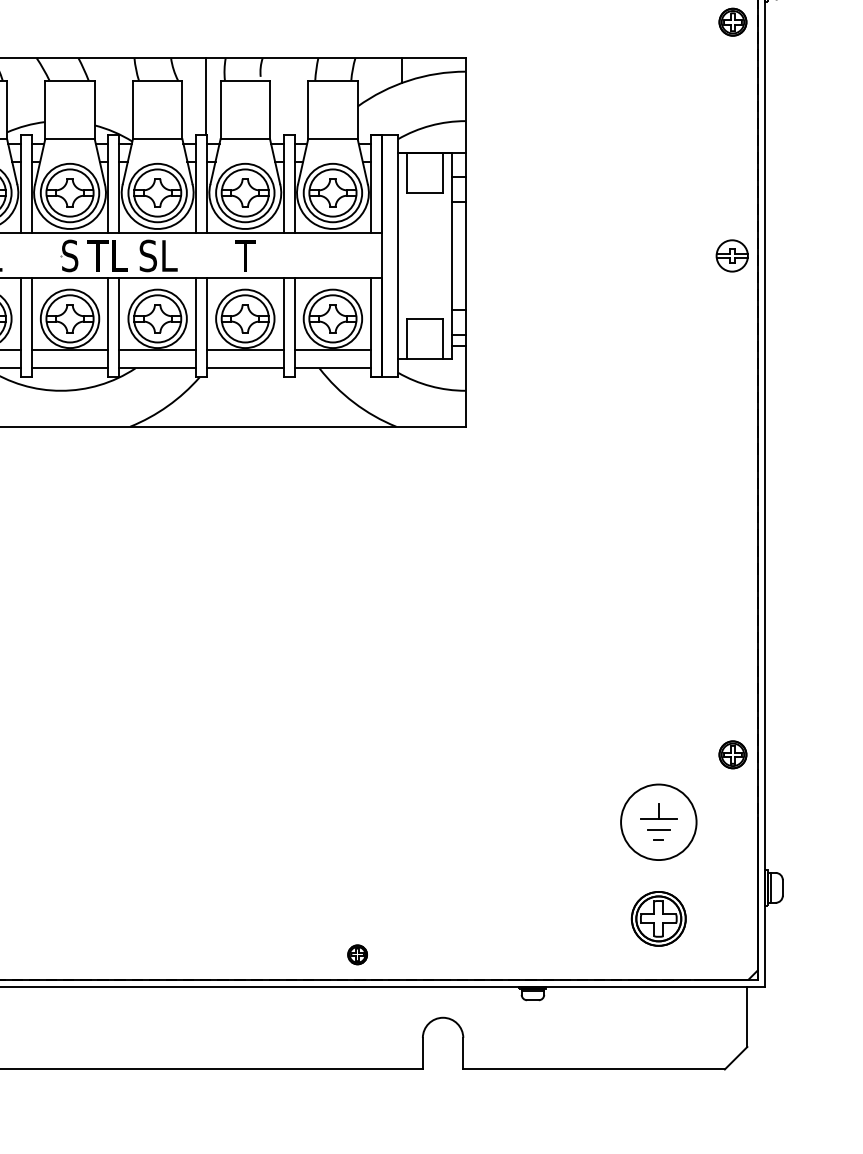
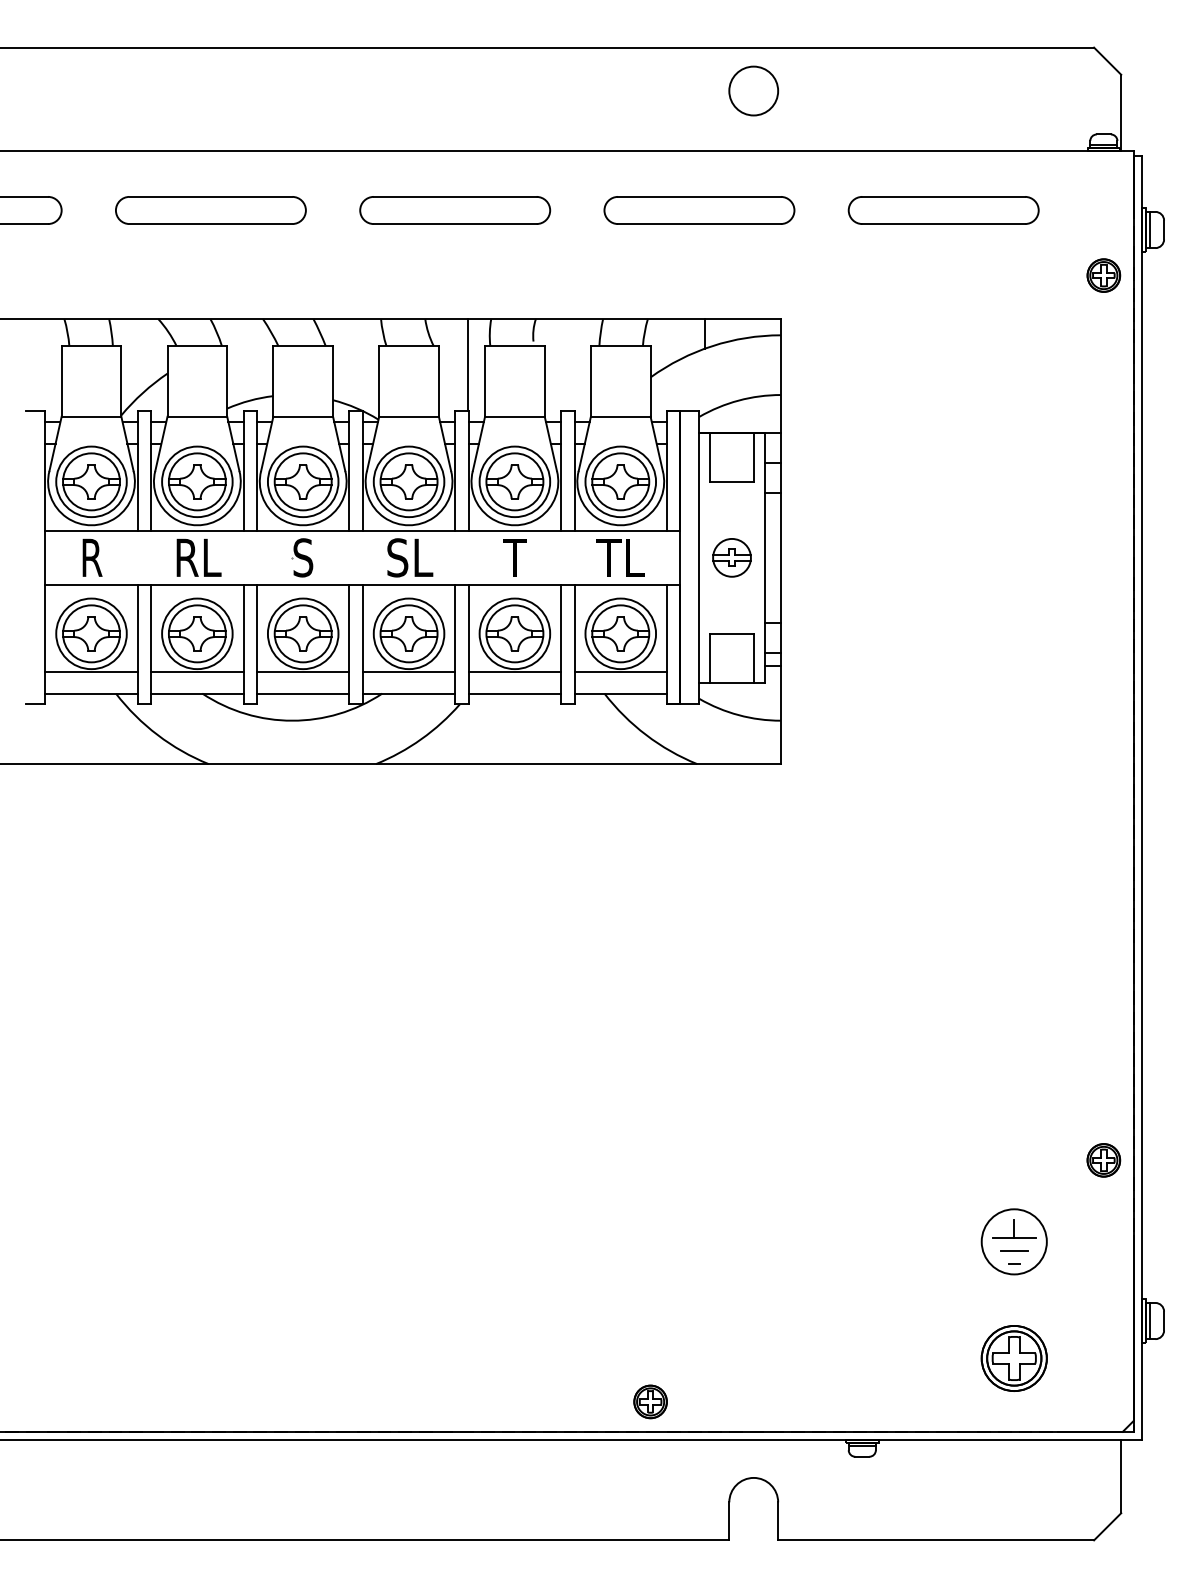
text: (107, 255) -> (620, 557), moved
part: (731, 255) -> (731, 557), moved
circle: (658, 822) -> (1013, 1241), size x0.71
part: (357, 954) -> (650, 1401), size x1.43

